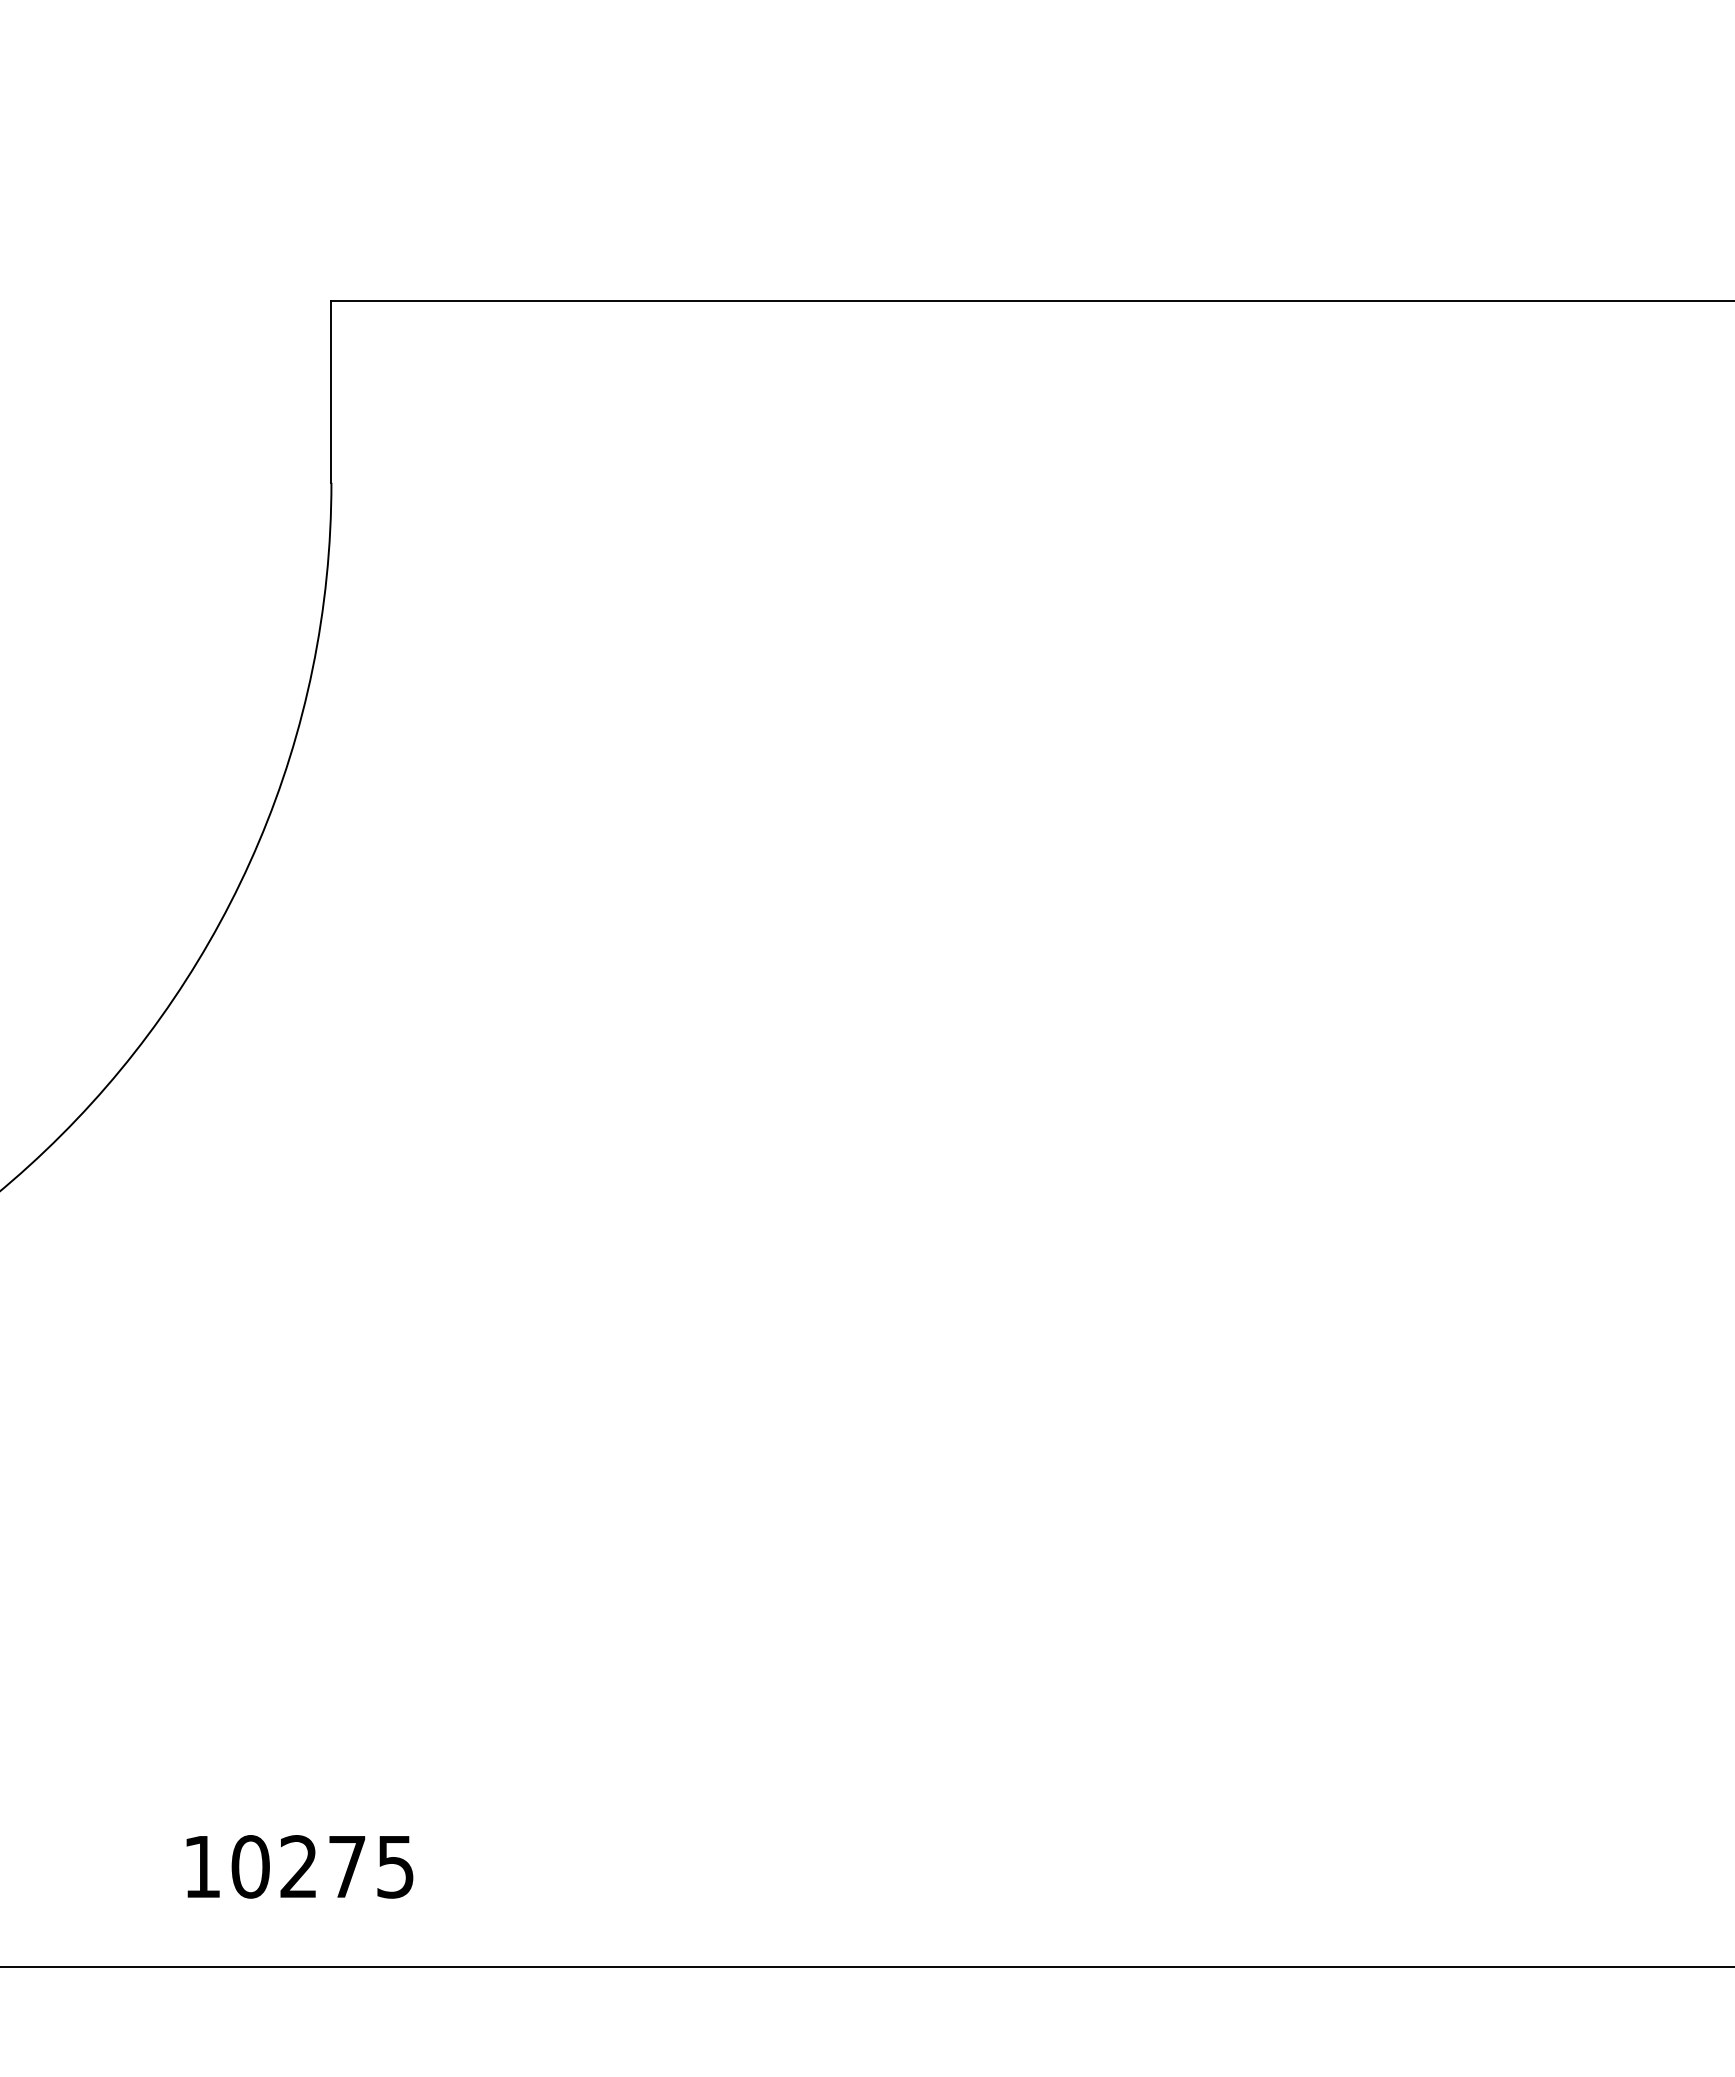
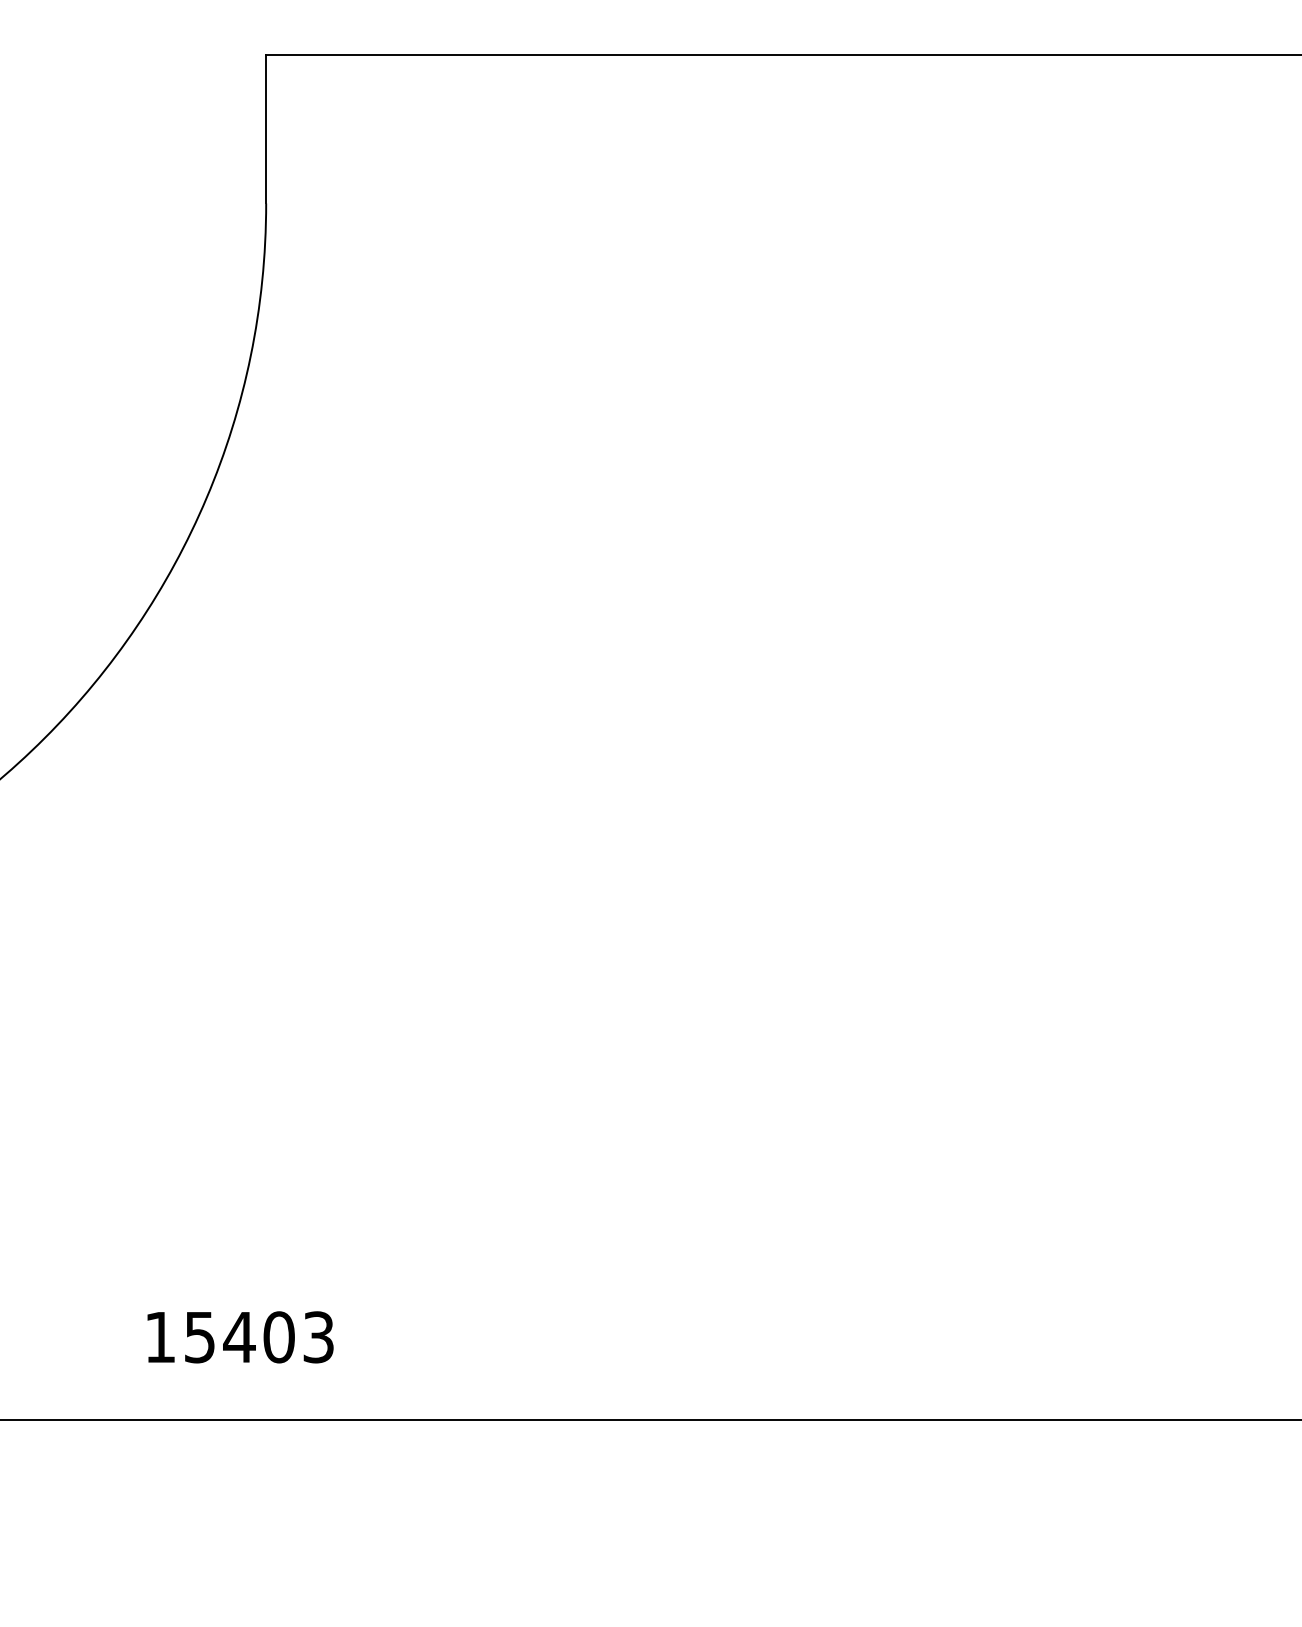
text: (322, 1866) -> (258, 1337), 10275 -> 15403

